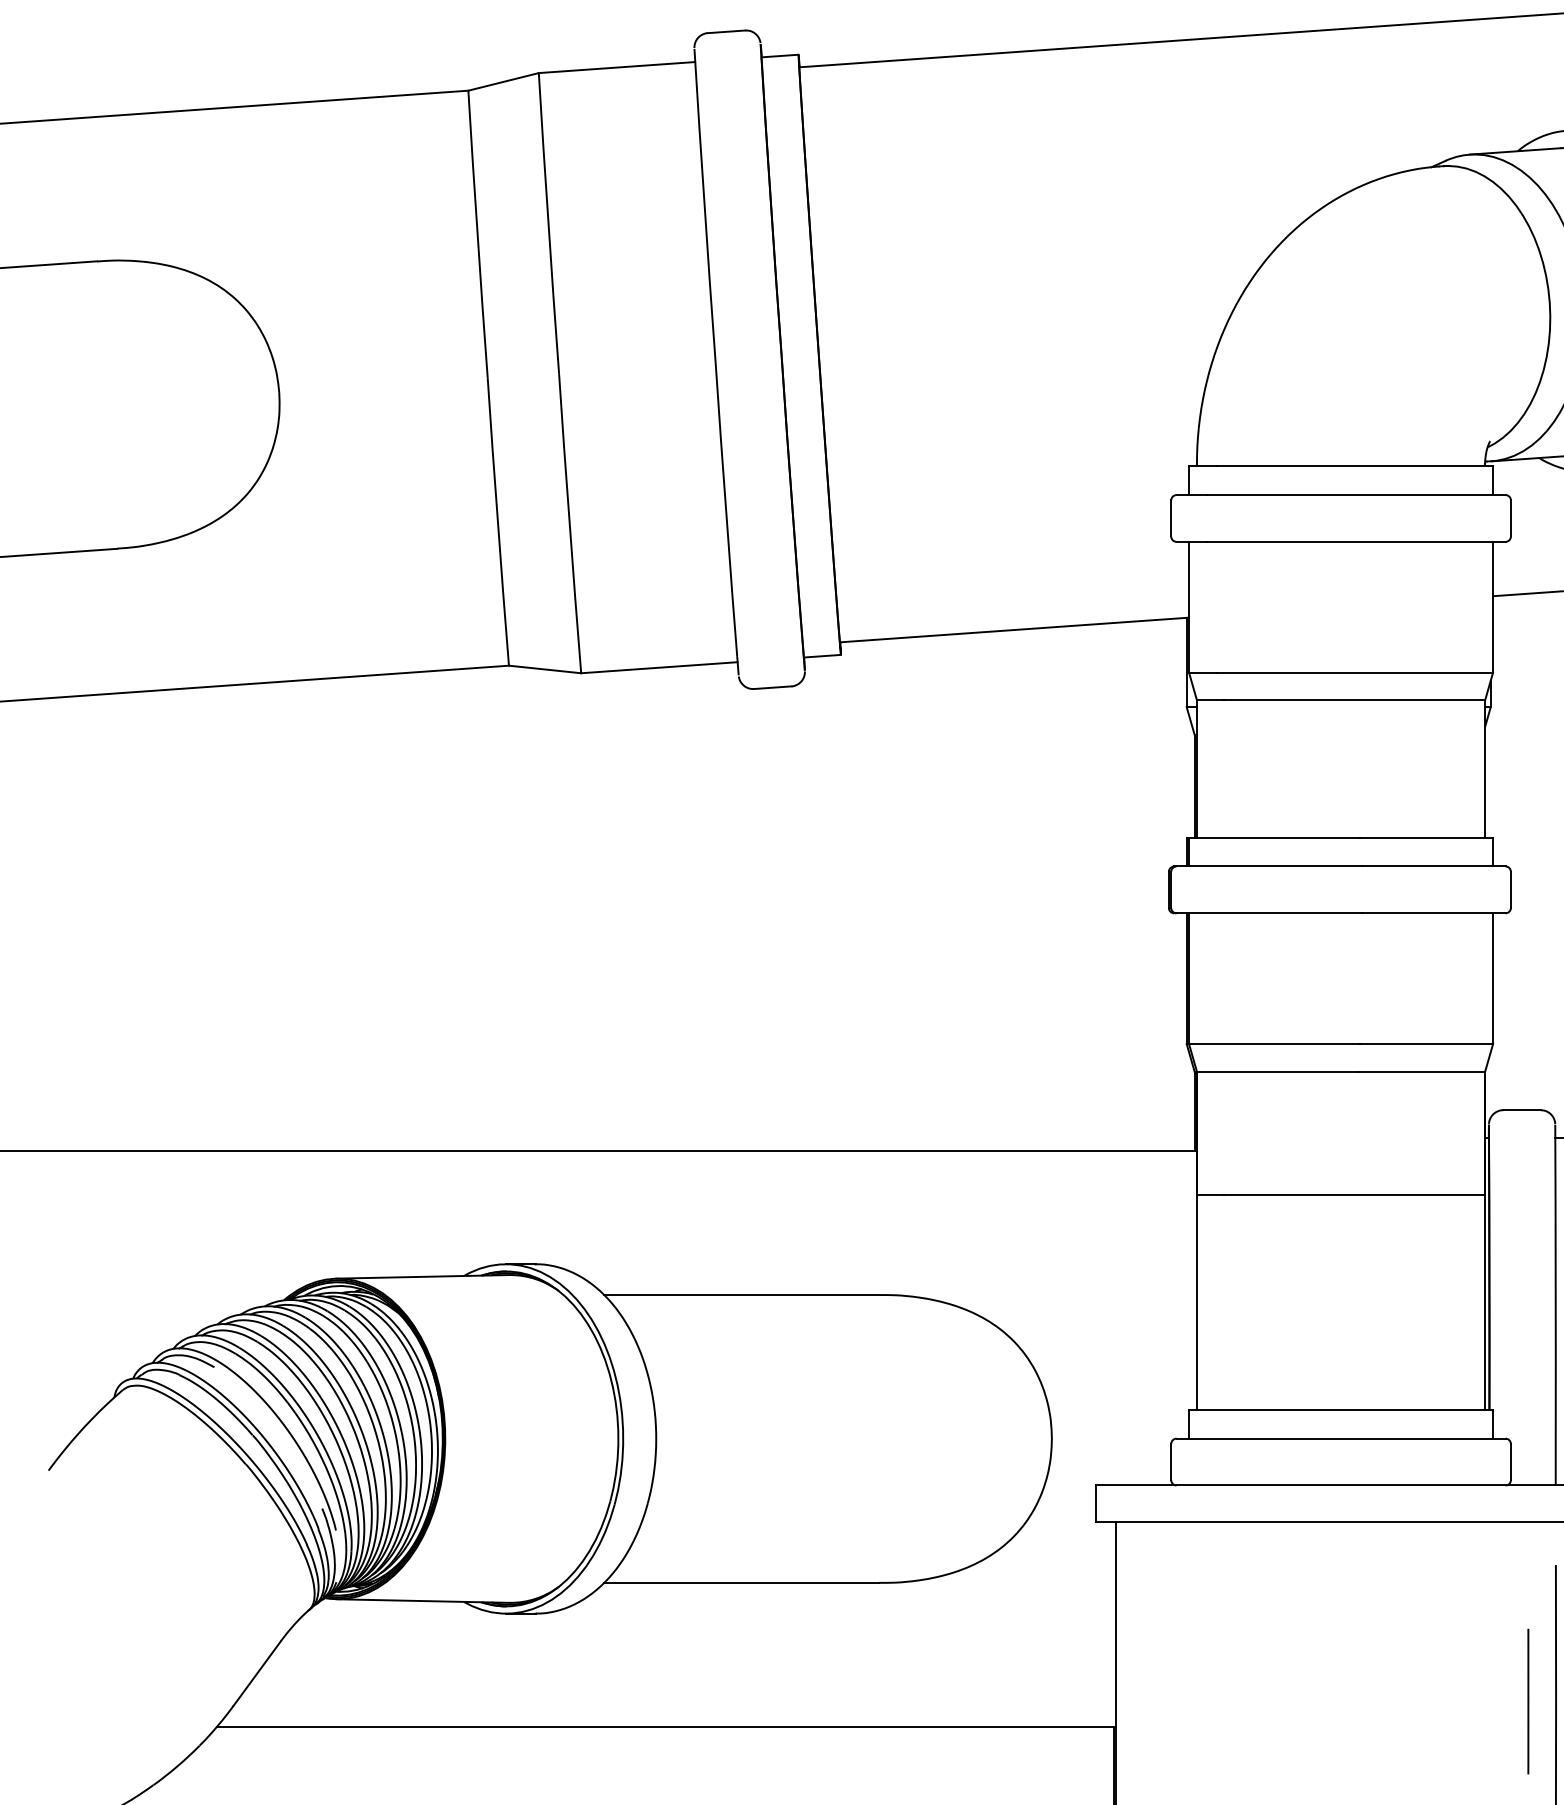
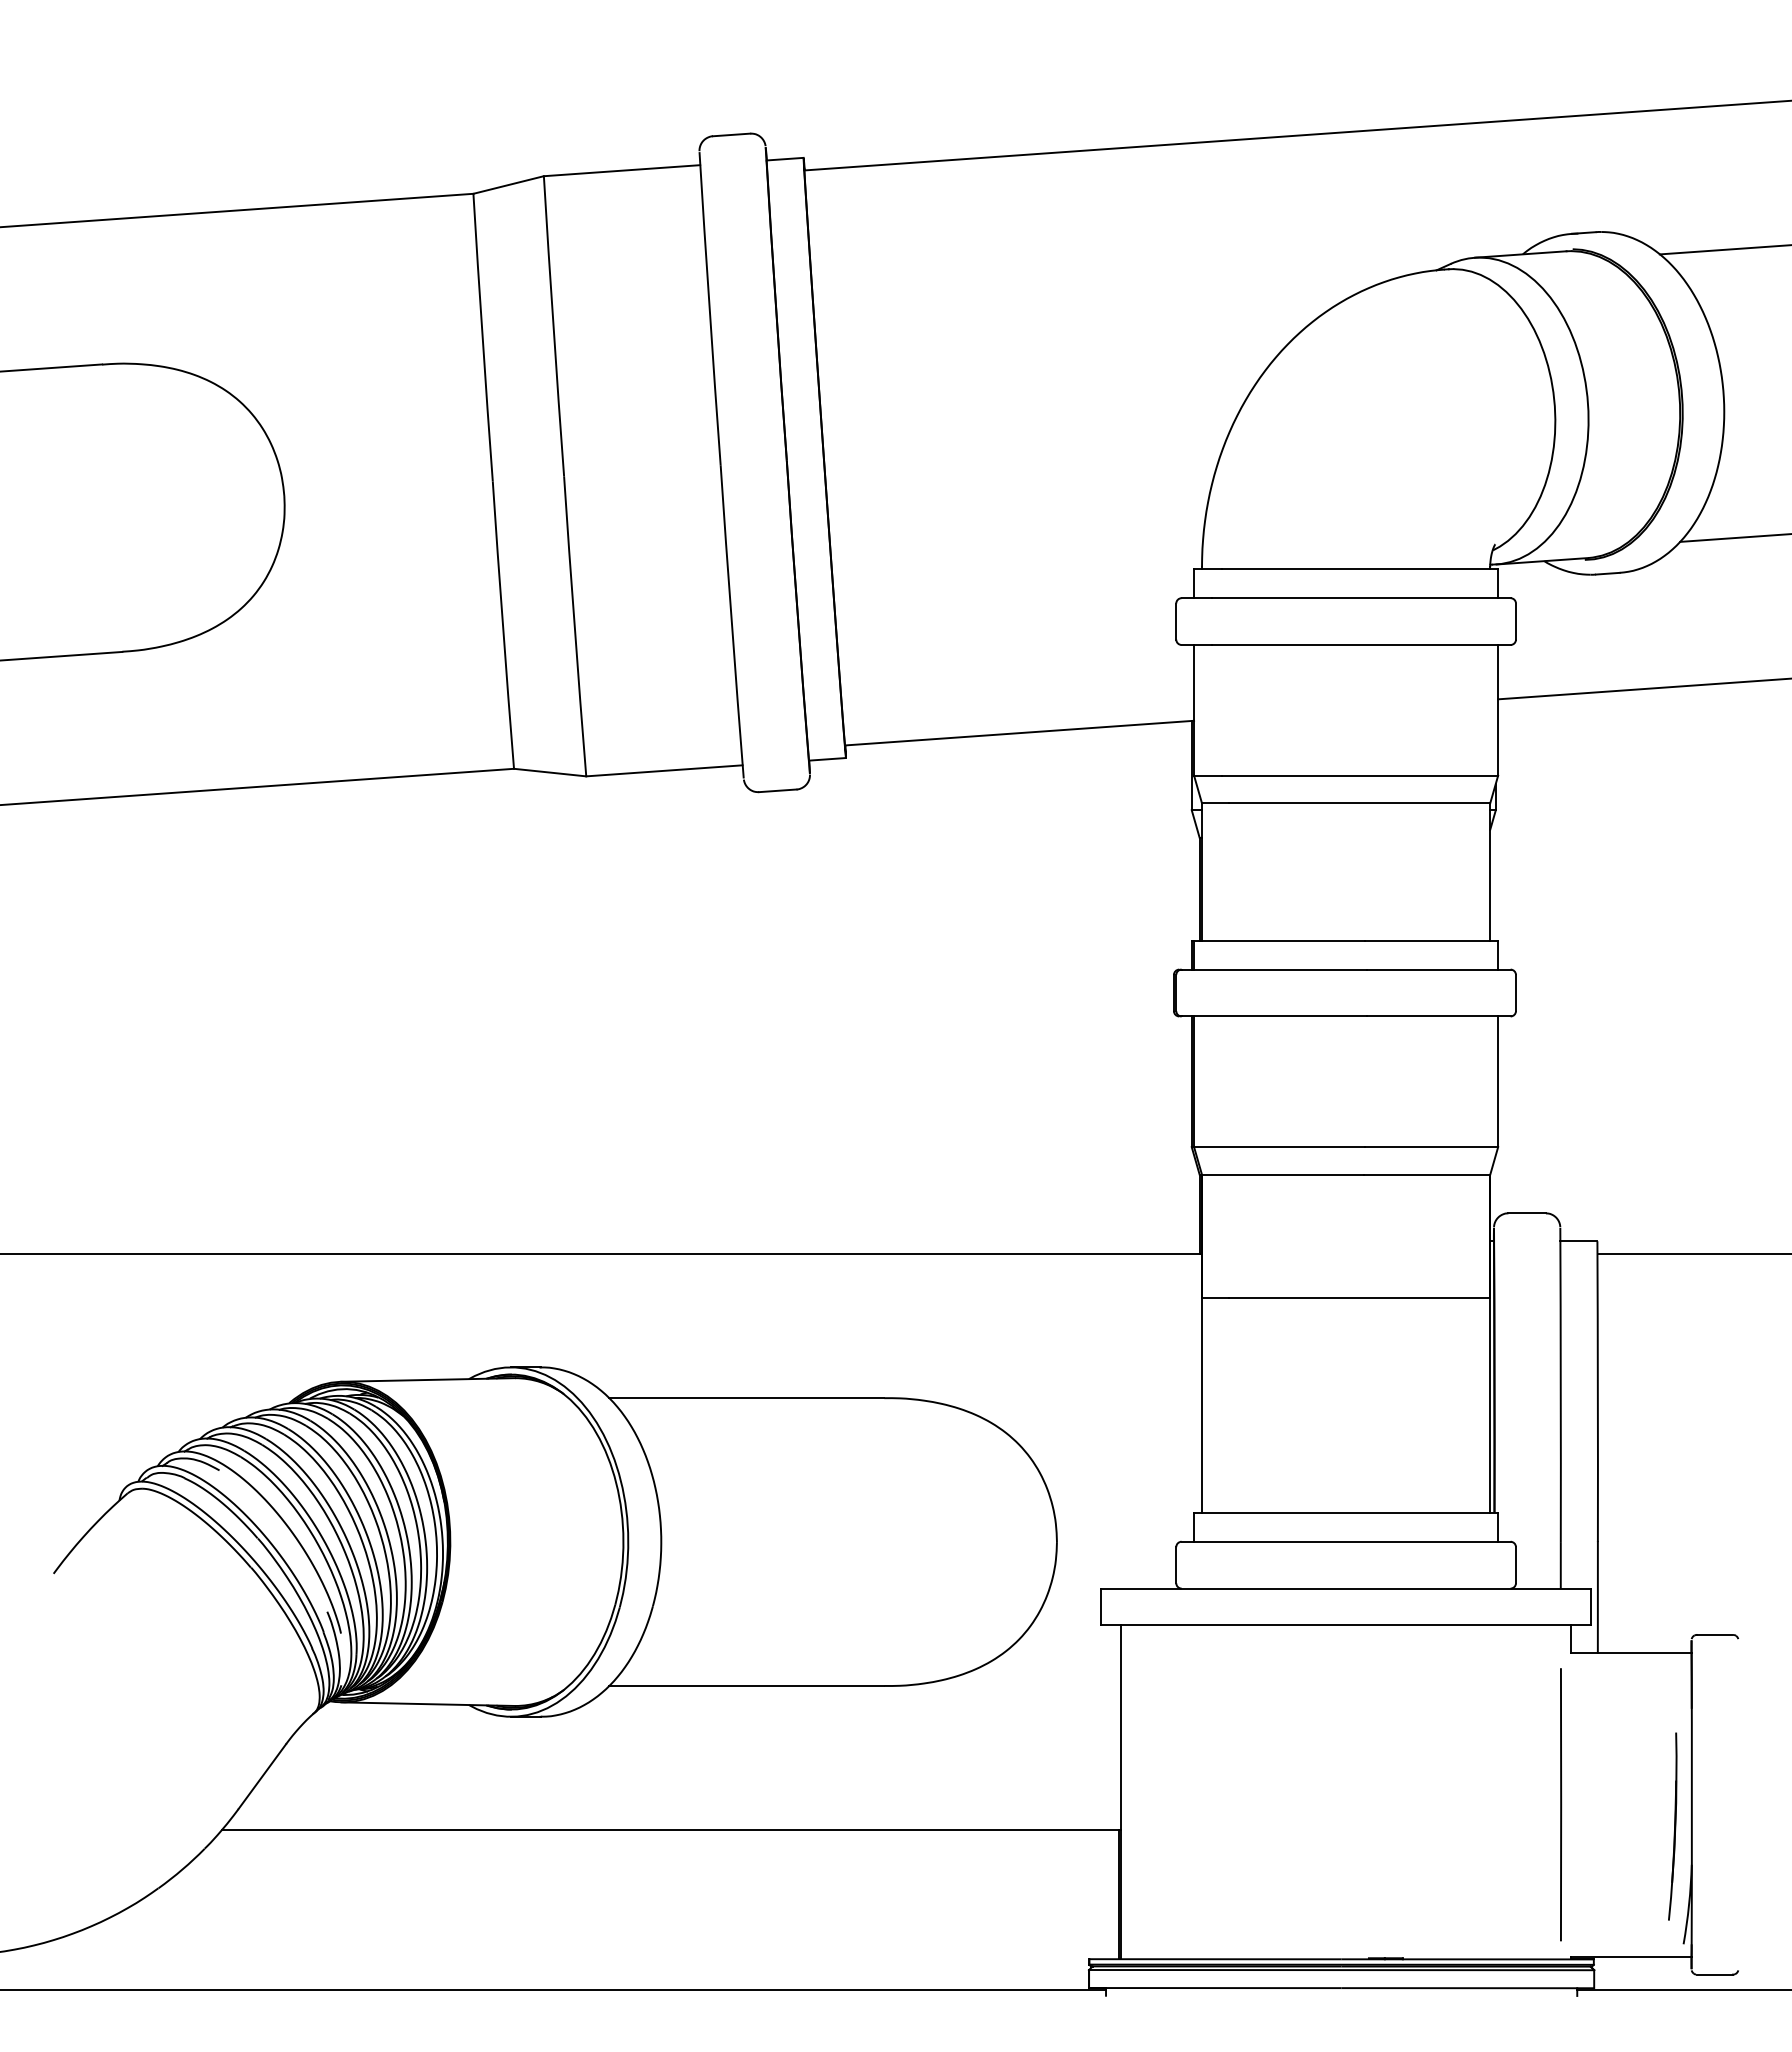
line: (1528, 1701) -> (1533, 1804), removed

